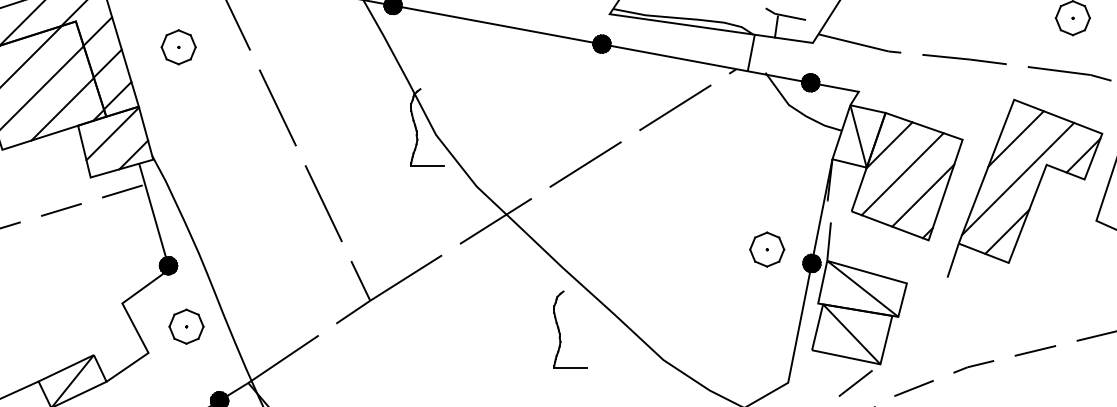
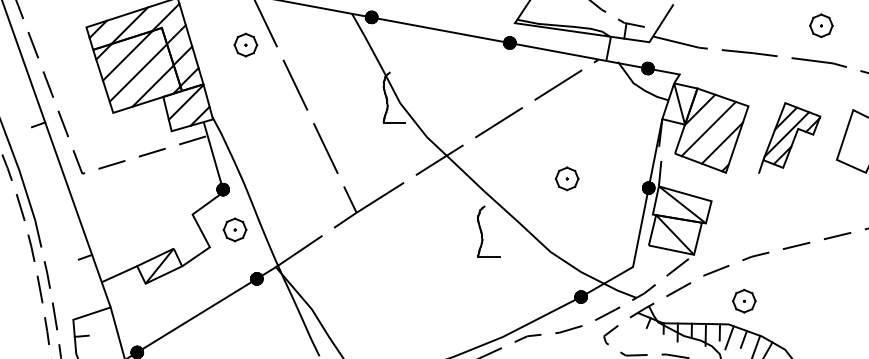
part: (178, 46) -> (245, 44), moved
part: (1024, 187) -> (789, 137), size x0.6
part: (766, 248) -> (566, 178), moved

